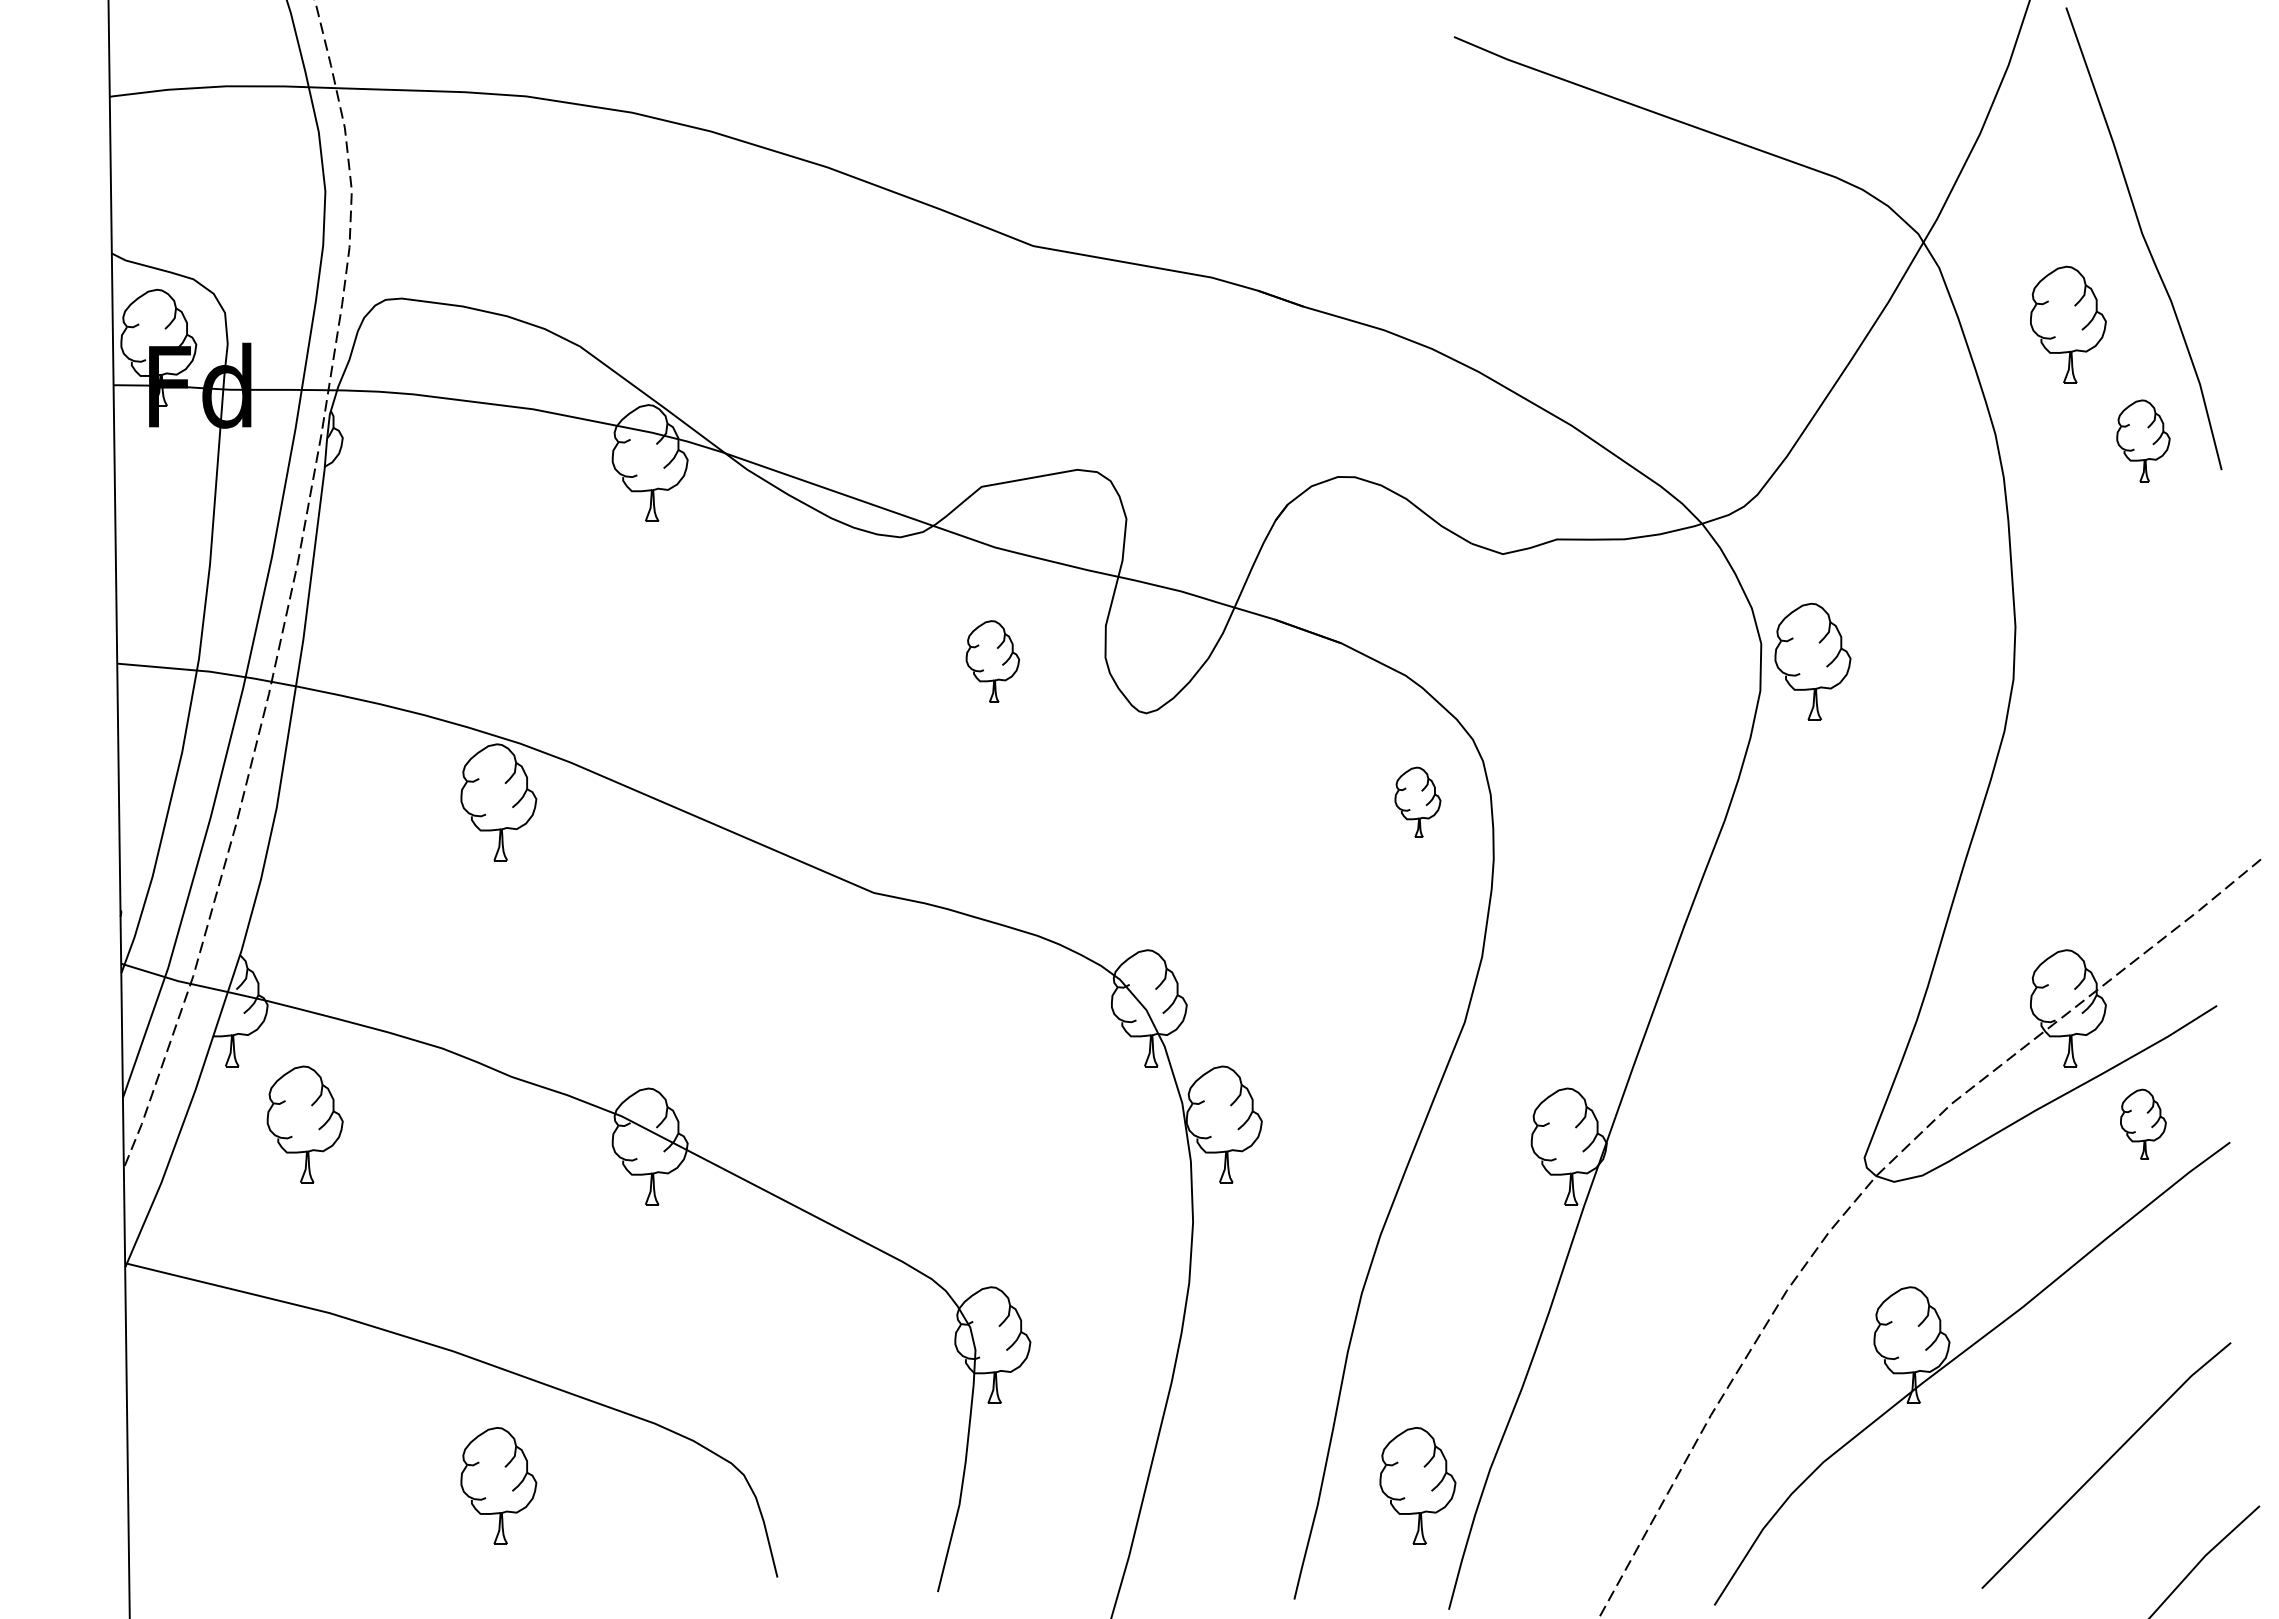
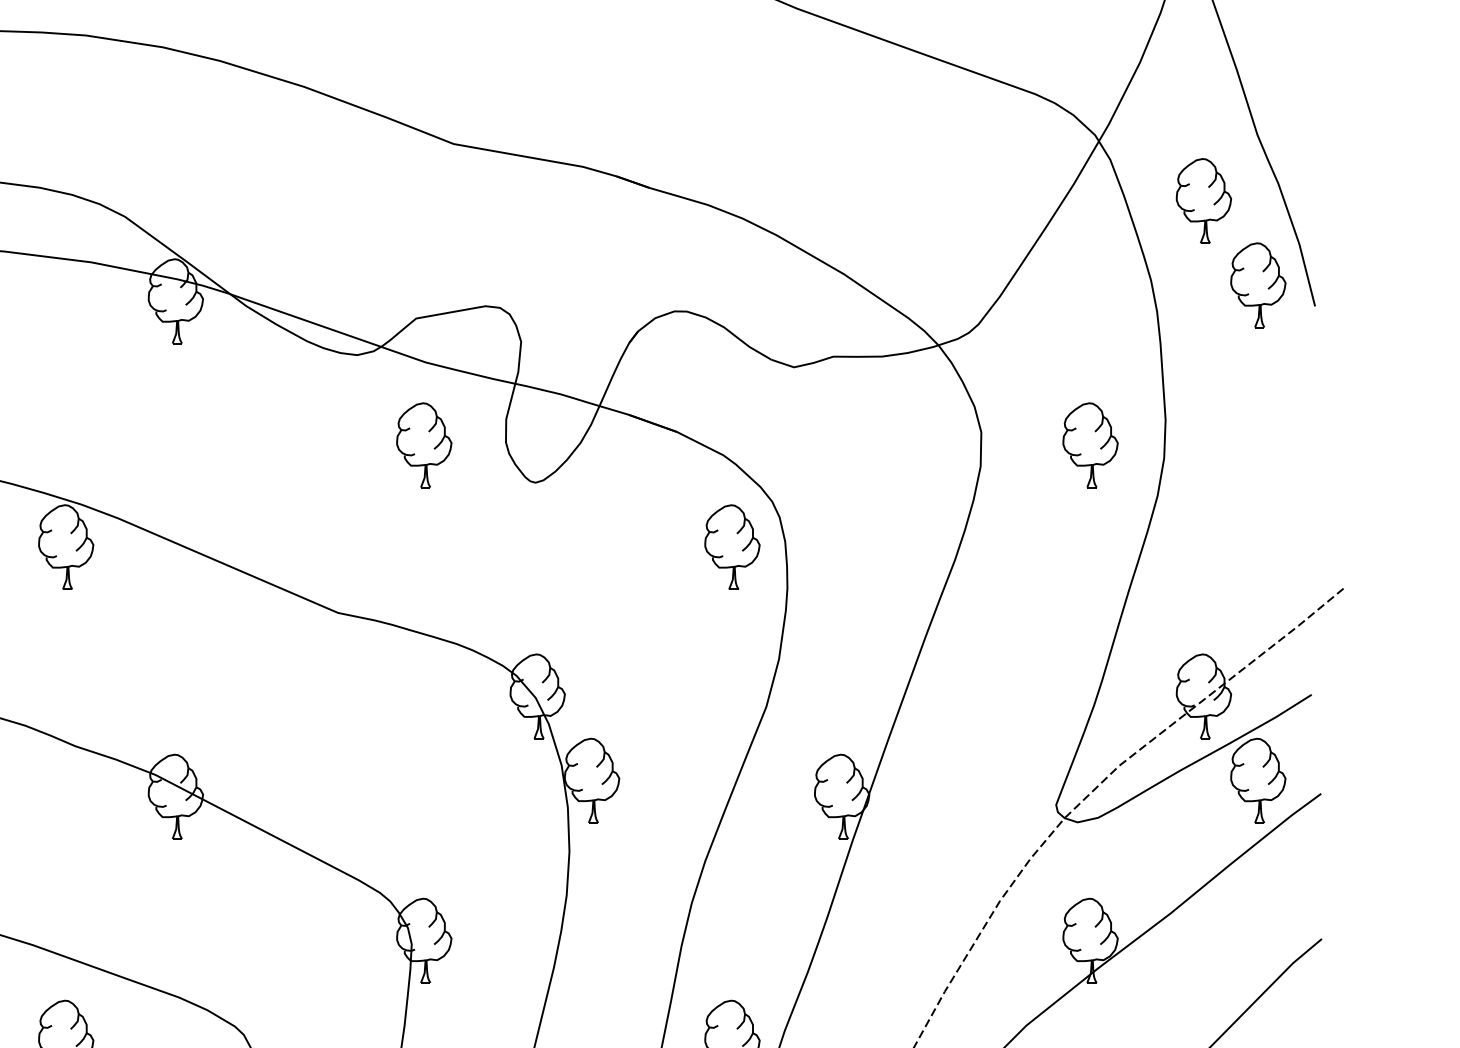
part: (2143, 440) -> (1258, 284), size x1.43
part: (992, 661) -> (424, 445), size x1.43
part: (1812, 661) -> (1090, 445), moved
part: (1417, 802) -> (732, 547), size x1.67
part: (2143, 1124) -> (1258, 780), size x1.67

